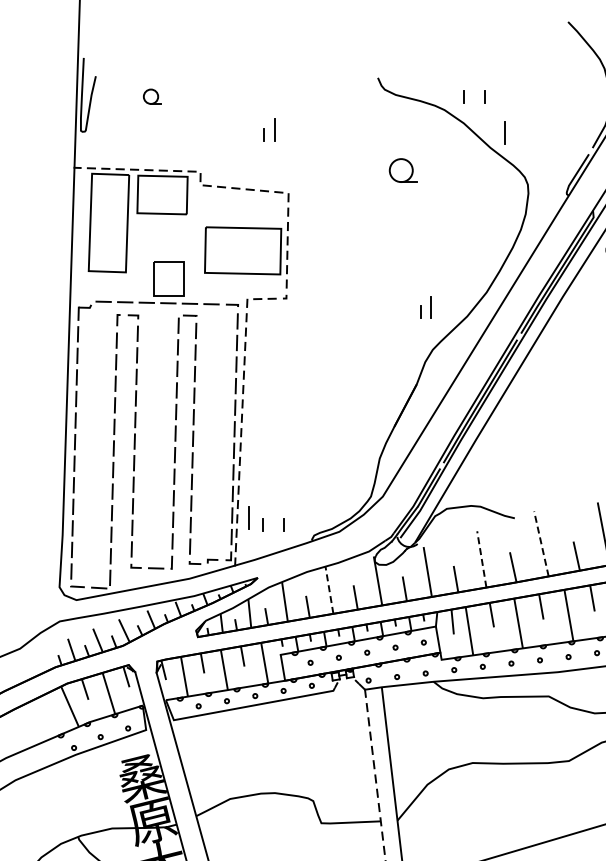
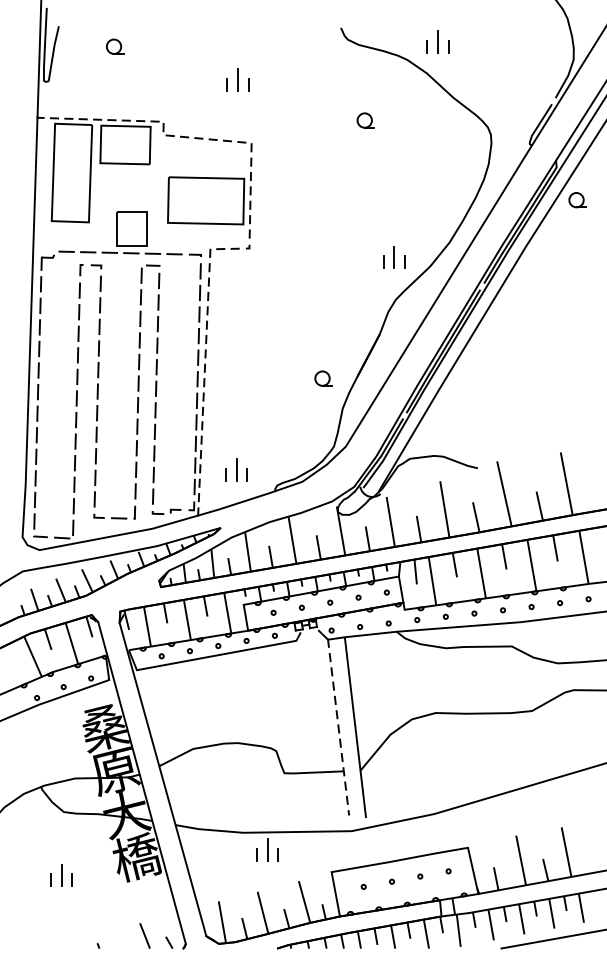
line: (504, 132) -> (437, 41), moved
line: (285, 134) -> (248, 84), added
part: (402, 170) -> (365, 120), size x0.62
line: (441, 311) -> (404, 261), added
part: (360, 428) -> (323, 378), added
line: (248, 517) -> (236, 469), moved
line: (541, 543) -> (504, 493), dashed -> solid
line: (481, 559) -> (444, 509), dashed -> solid
line: (329, 590) -> (292, 540), dashed -> solid

